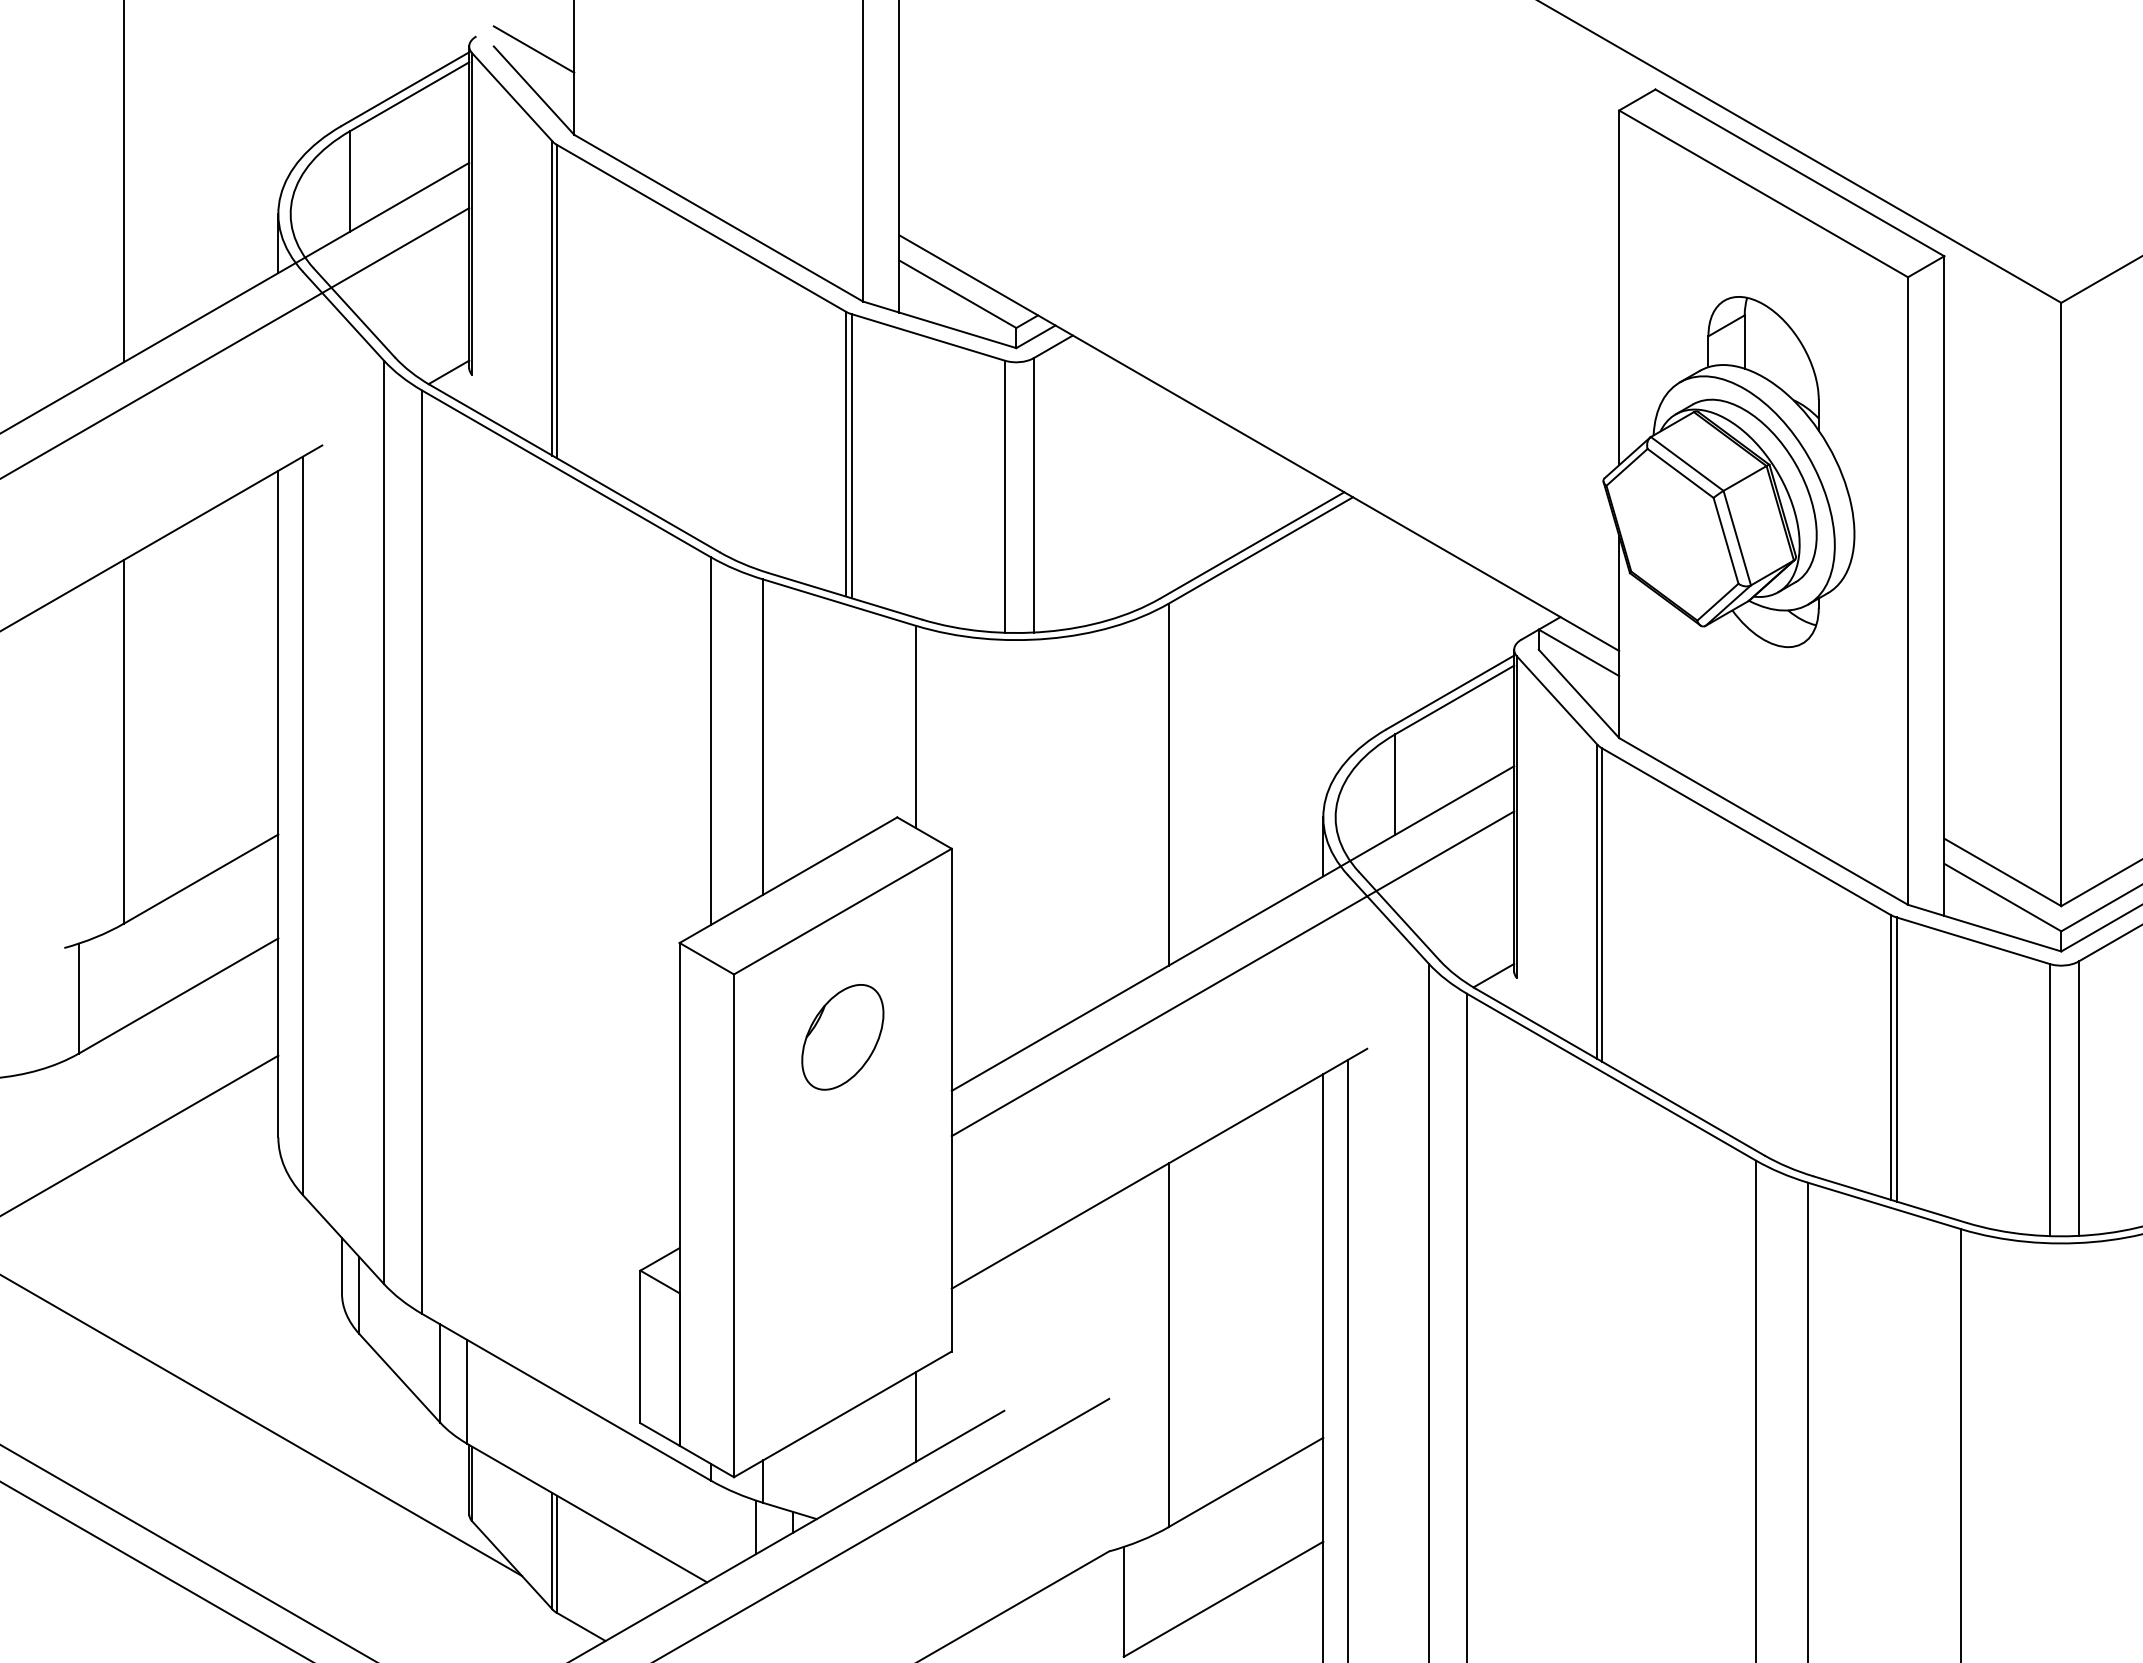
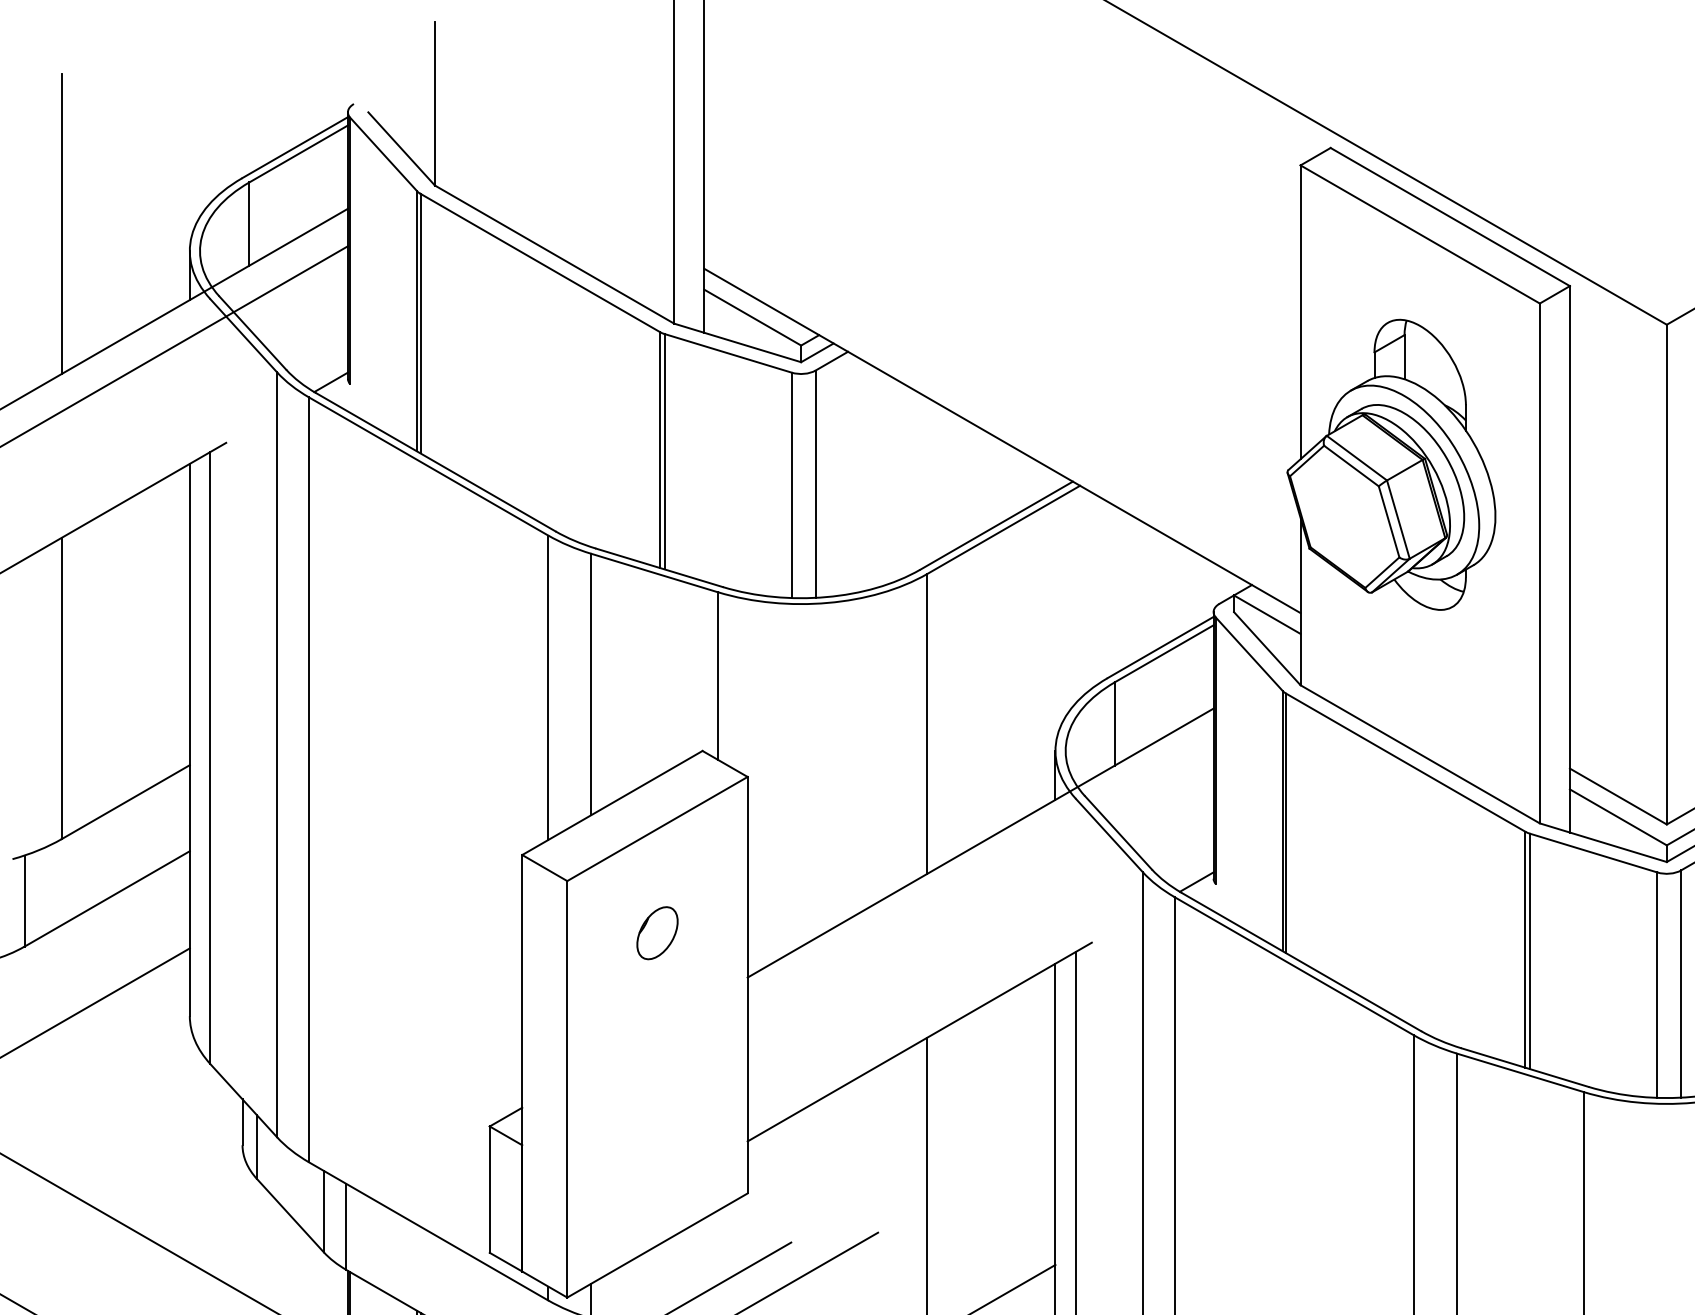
line: (533, 49) -> (401, 114), removed
line: (1232, 973) -> (980, 880), removed
part: (842, 1037) -> (657, 933), size x0.6
line: (916, 1416) -> (718, 1247), removed

